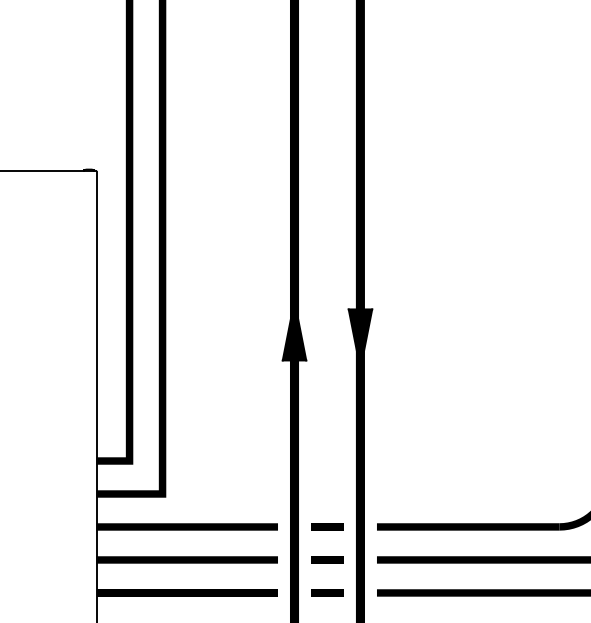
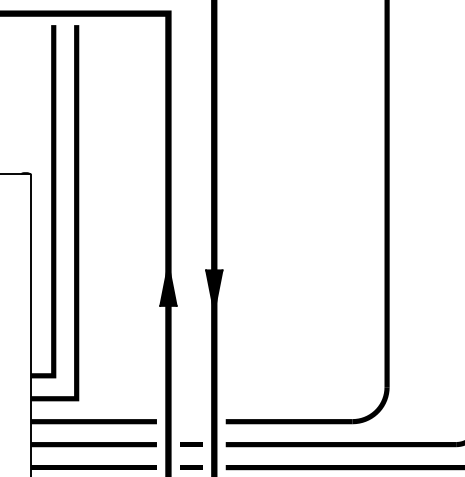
line: (327, 526) -> (191, 421), removed

